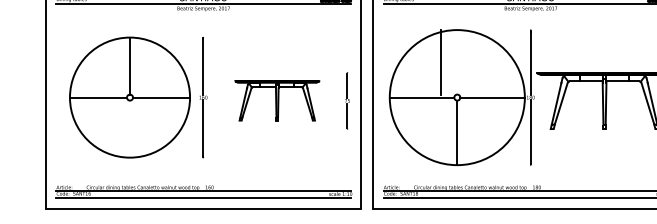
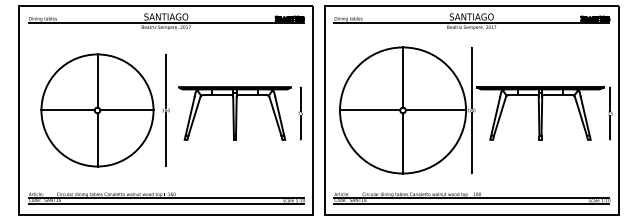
line: (441, 62) -> (403, 77), moved
part: (276, 100) -> (234, 113), size x1.43
line: (130, 128) -> (97, 139), added

